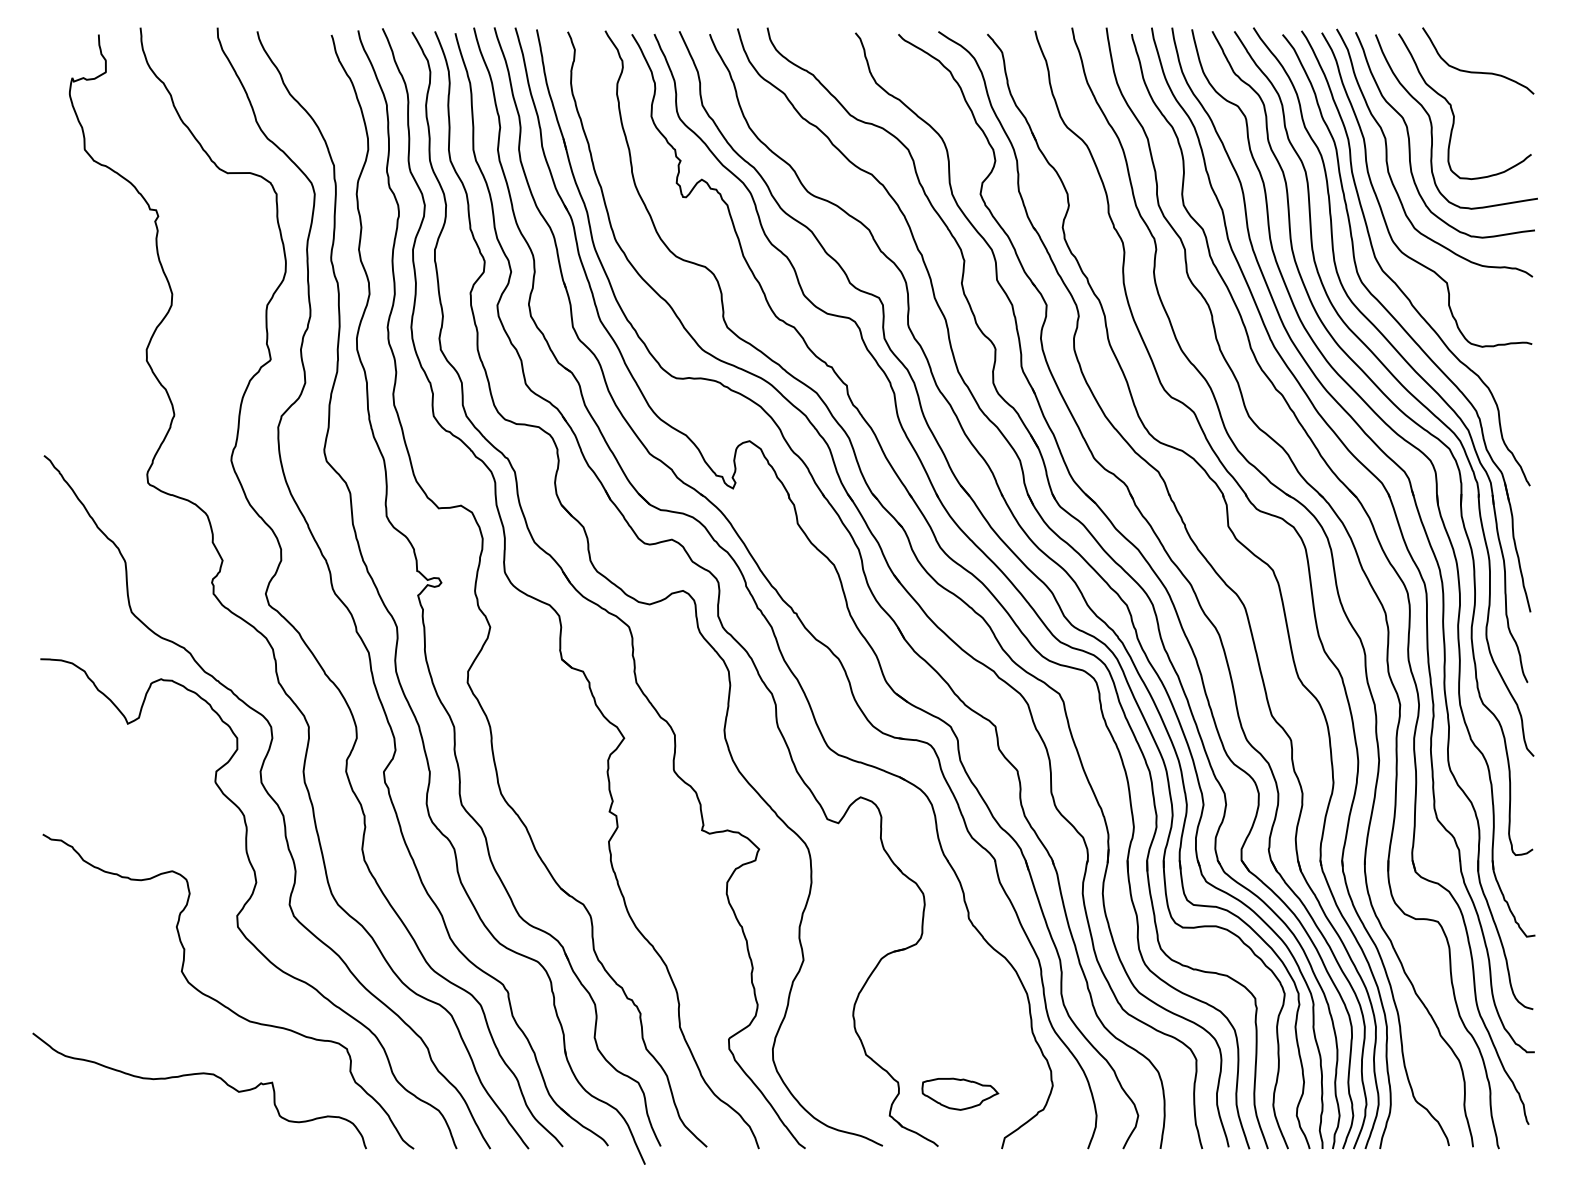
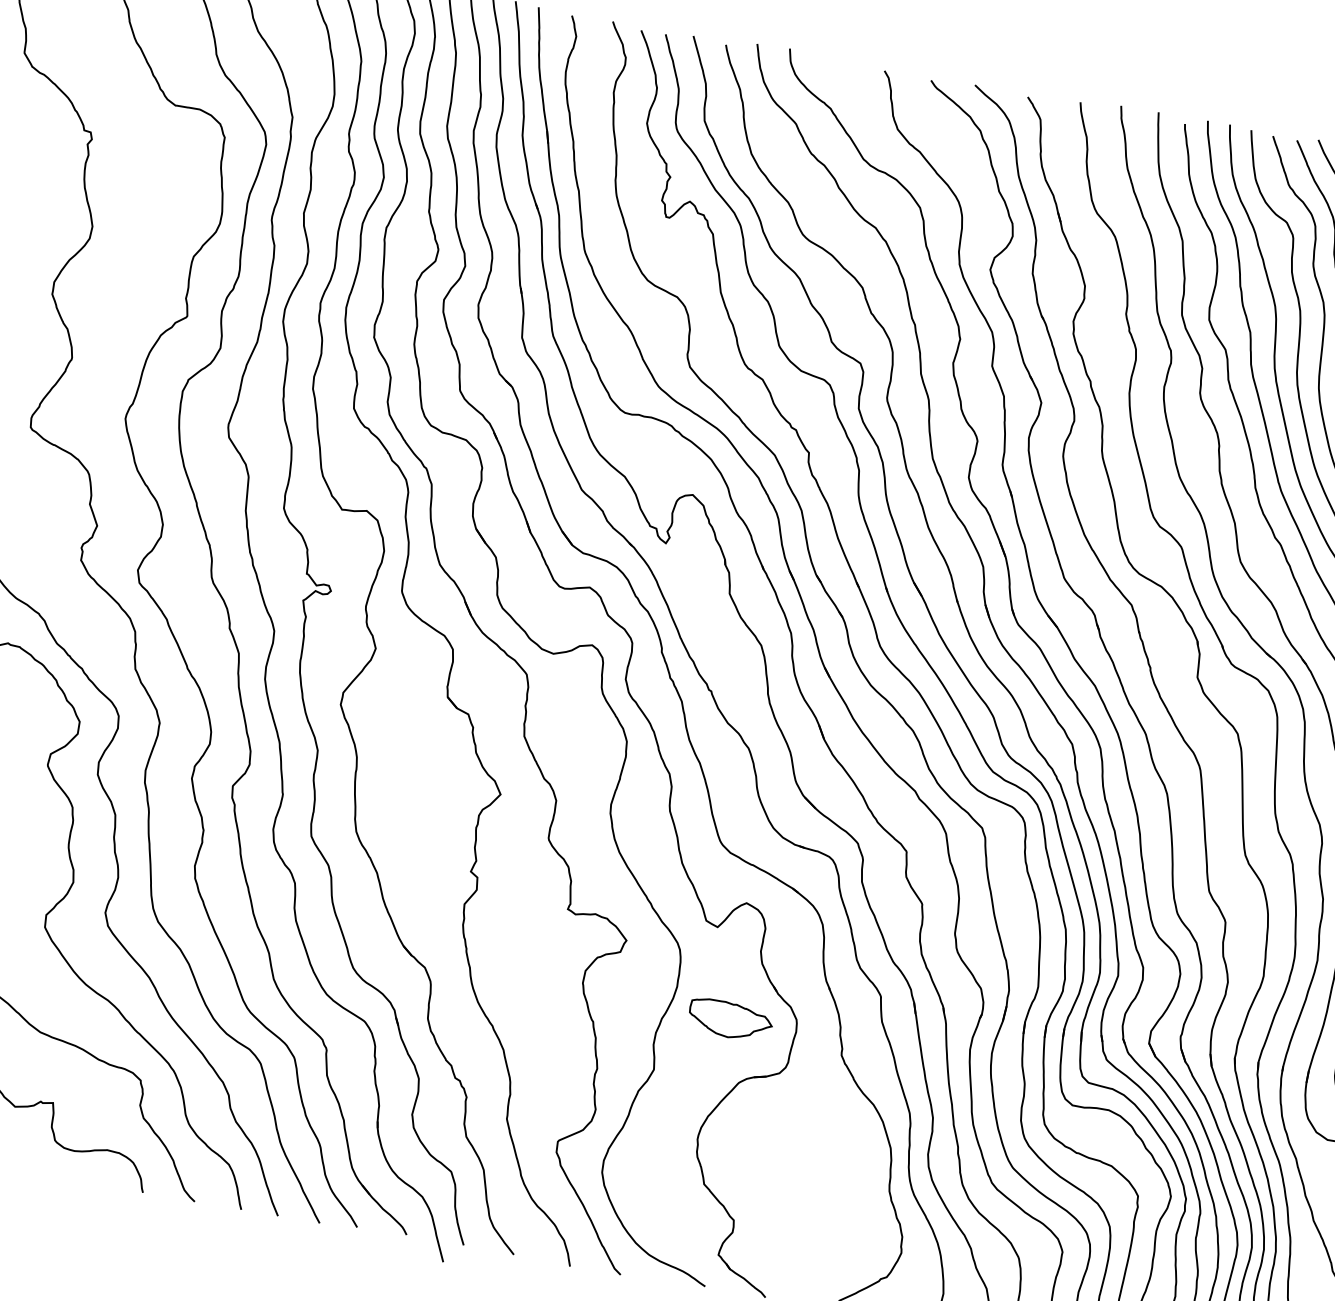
part: (960, 1093) -> (730, 1019), moved

